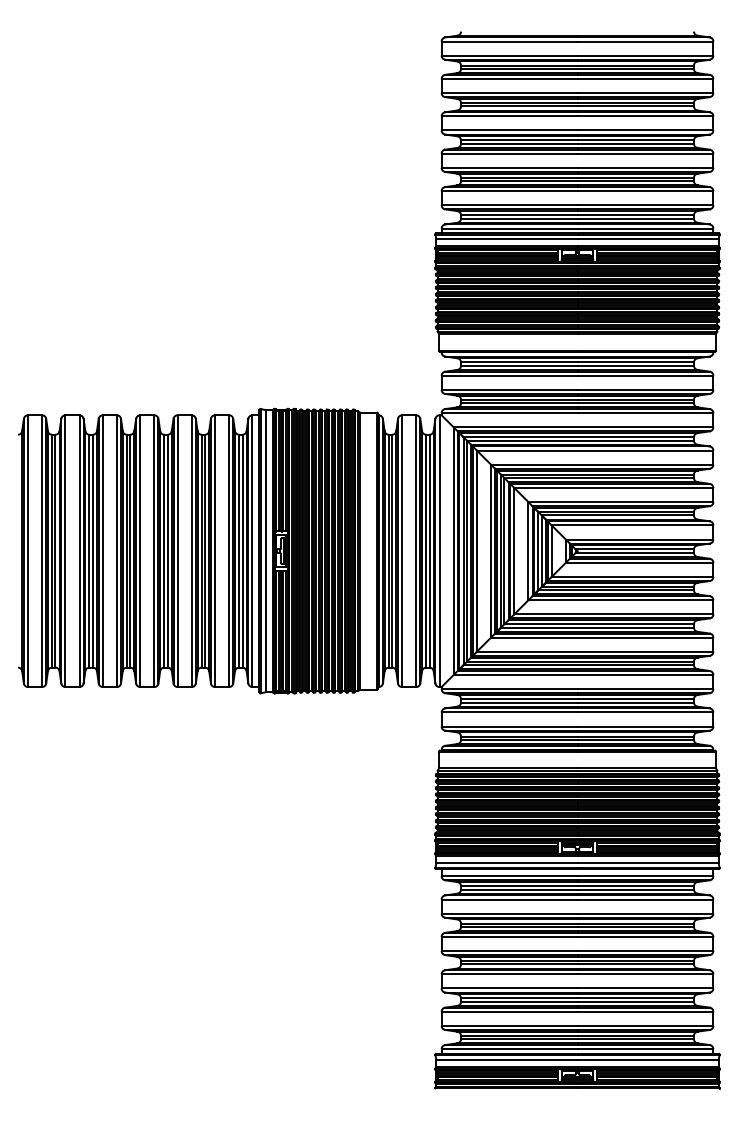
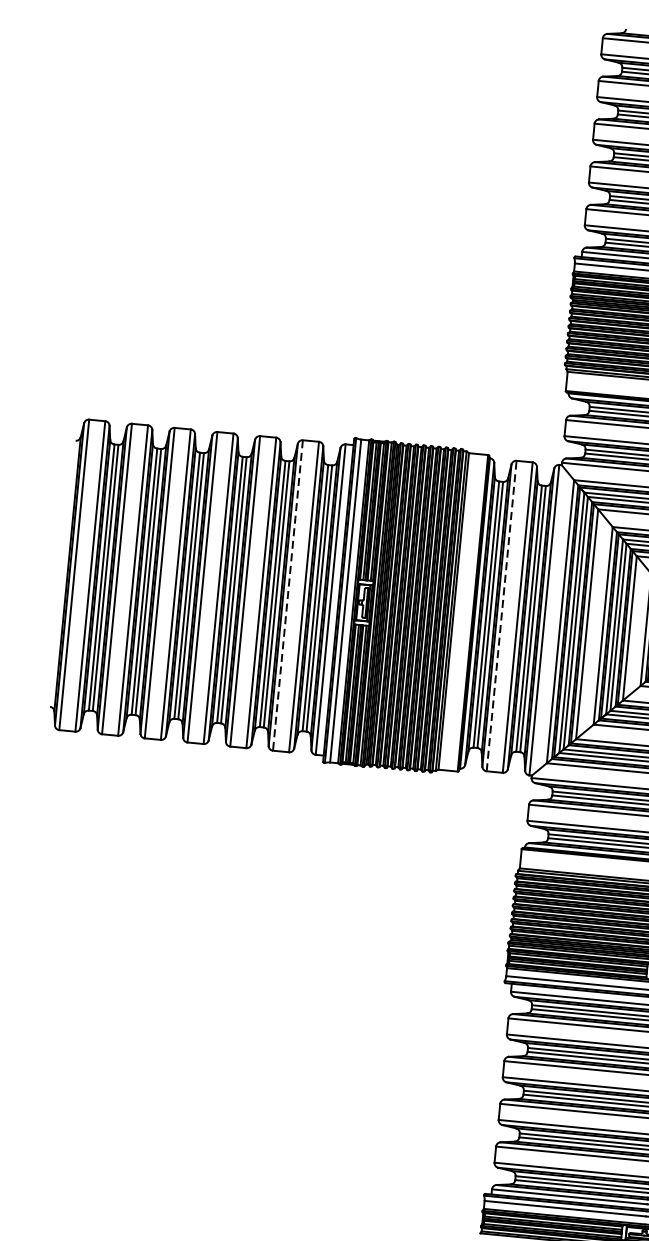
line: (215, 551) -> (288, 595), solid -> dashed
line: (402, 551) -> (502, 616), solid -> dashed

